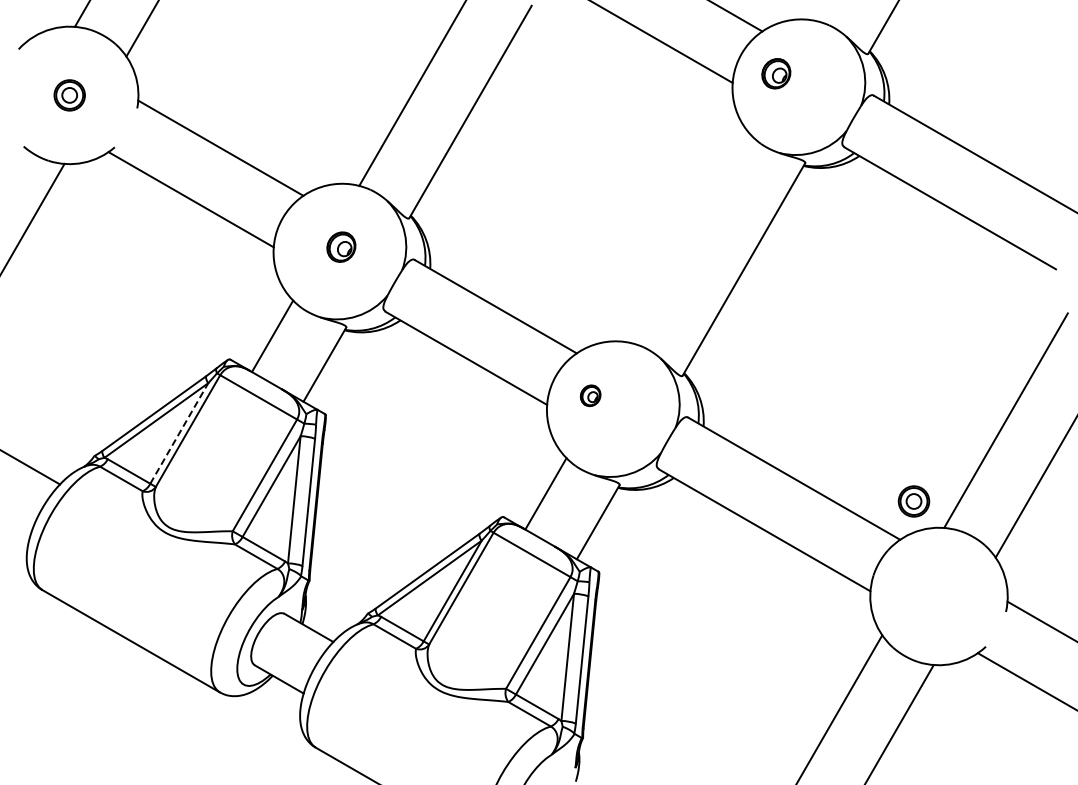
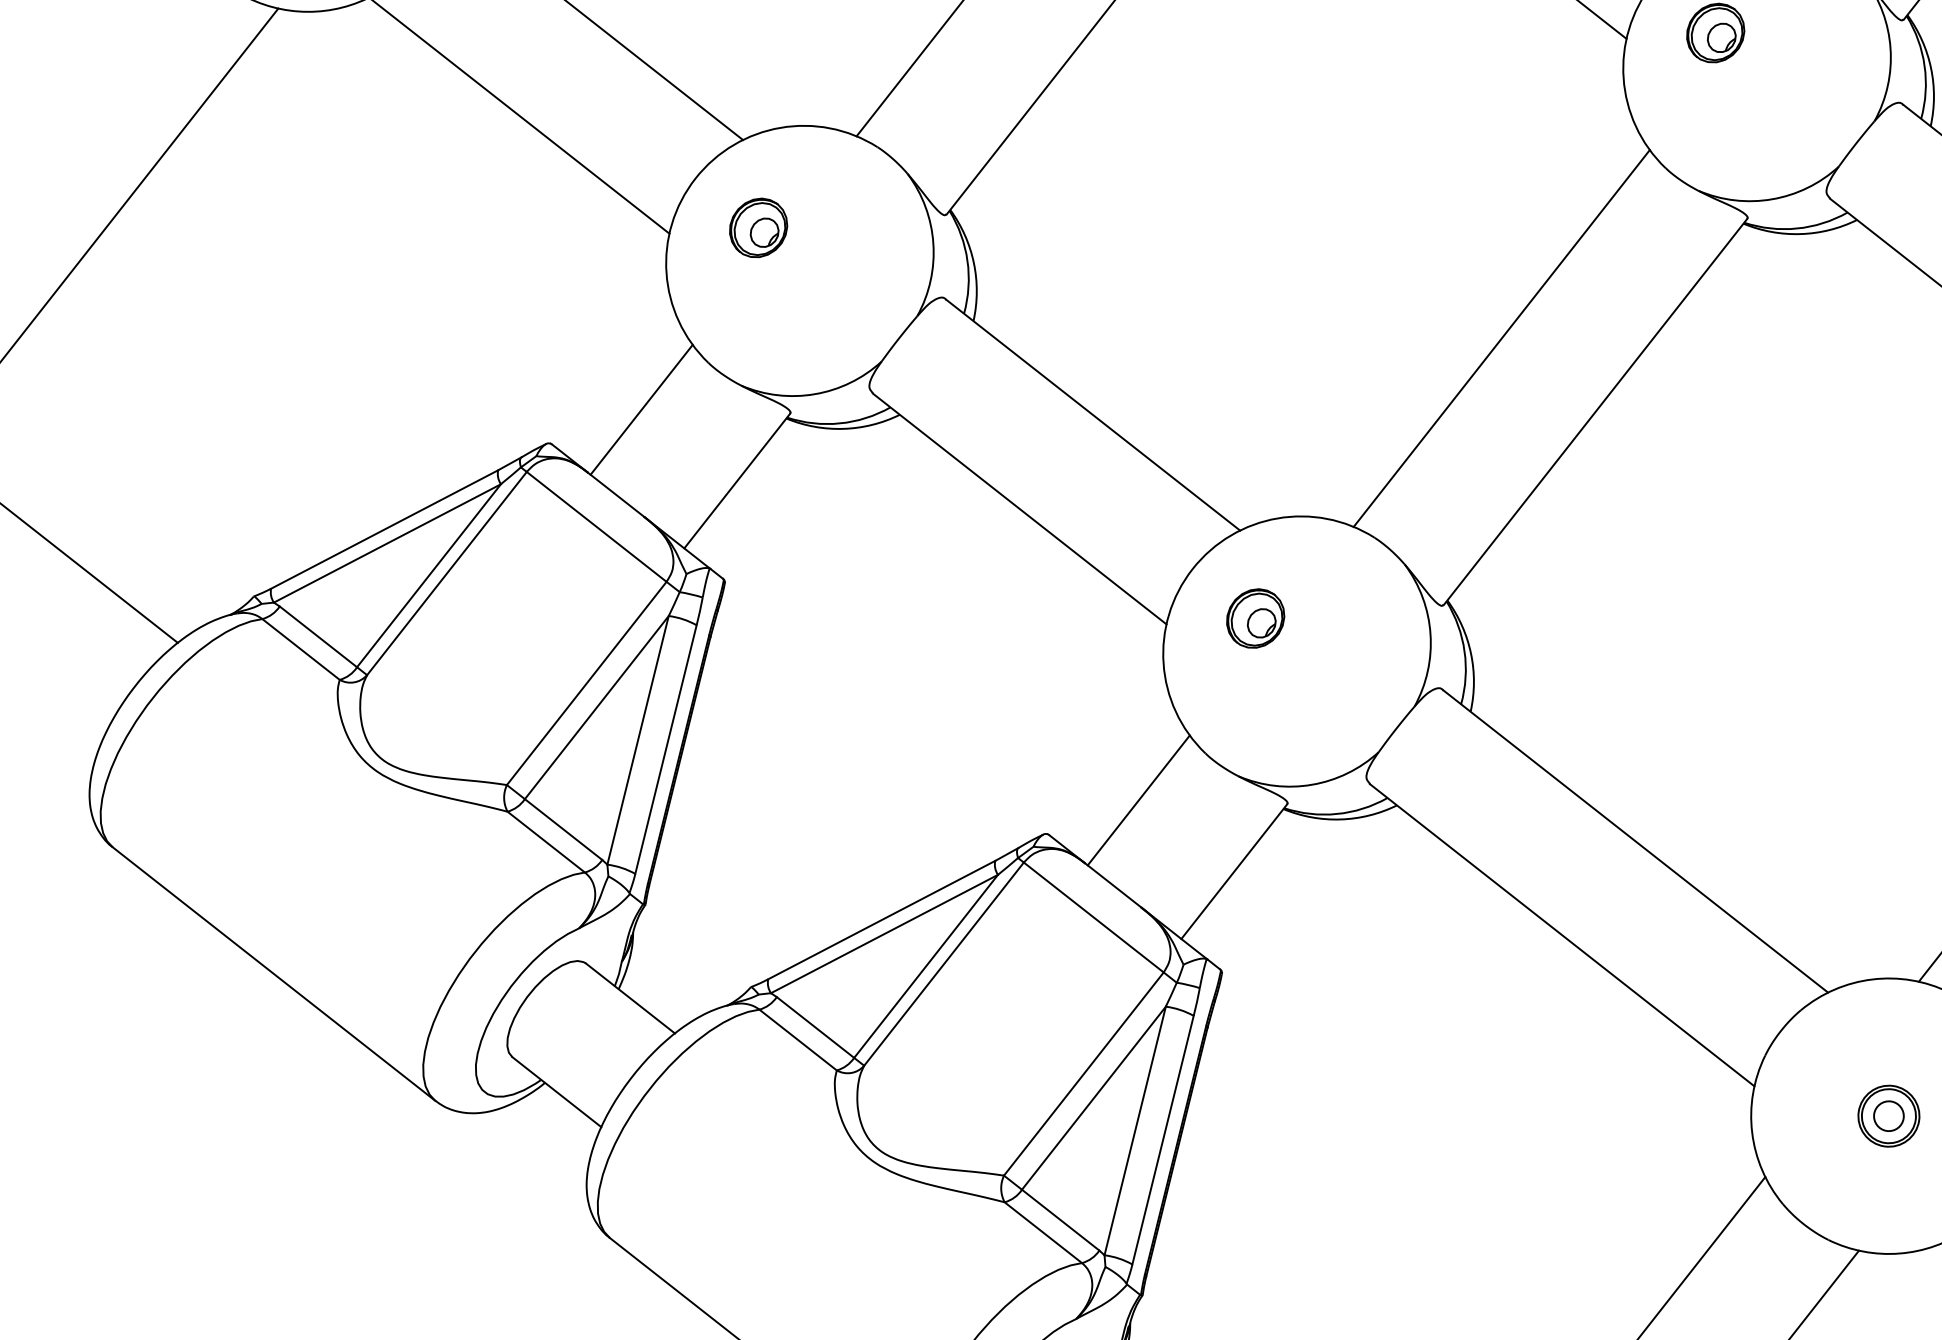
line: (692, 239) -> (1502, 337), added
part: (341, 246) -> (758, 226), moved
part: (590, 395) -> (1255, 618), size x1.43
line: (179, 433) -> (429, 575), dashed -> solid
part: (913, 501) -> (1887, 1116), moved

